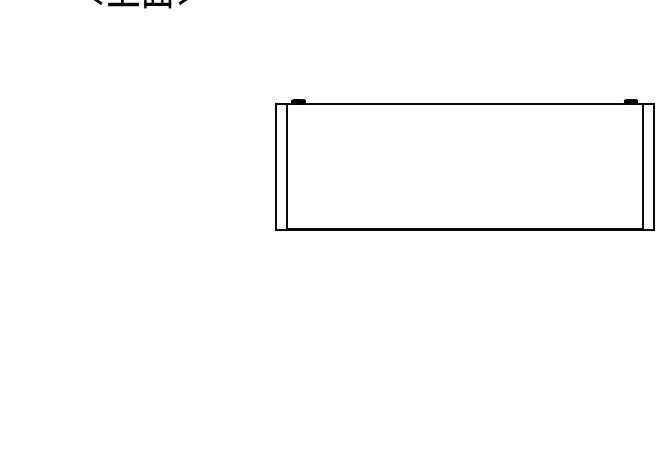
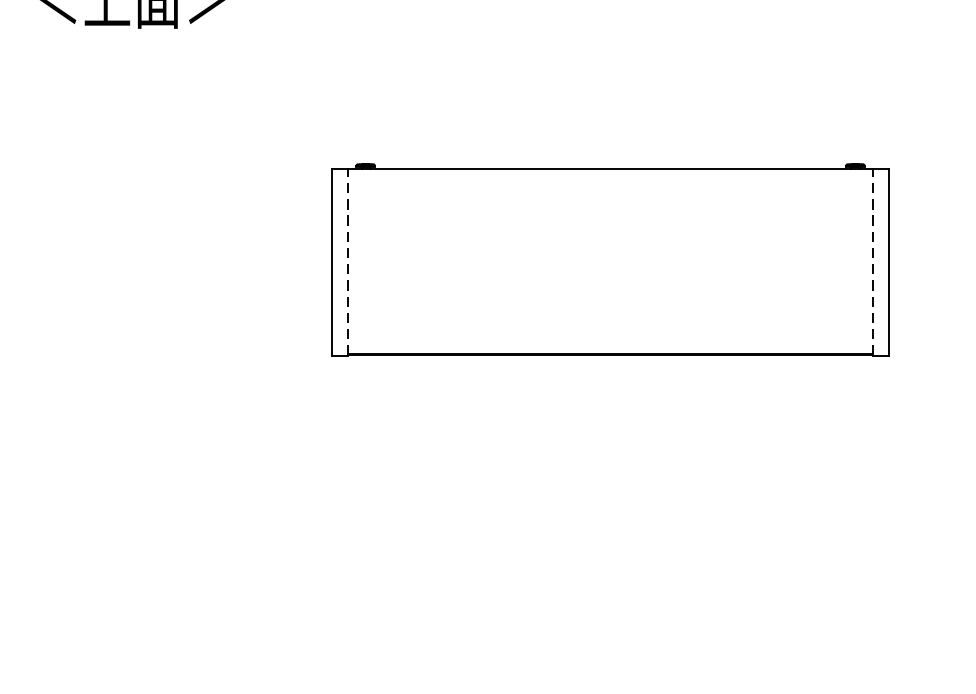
line: (287, 166) -> (349, 261), solid -> dashed
line: (642, 166) -> (872, 261), solid -> dashed

